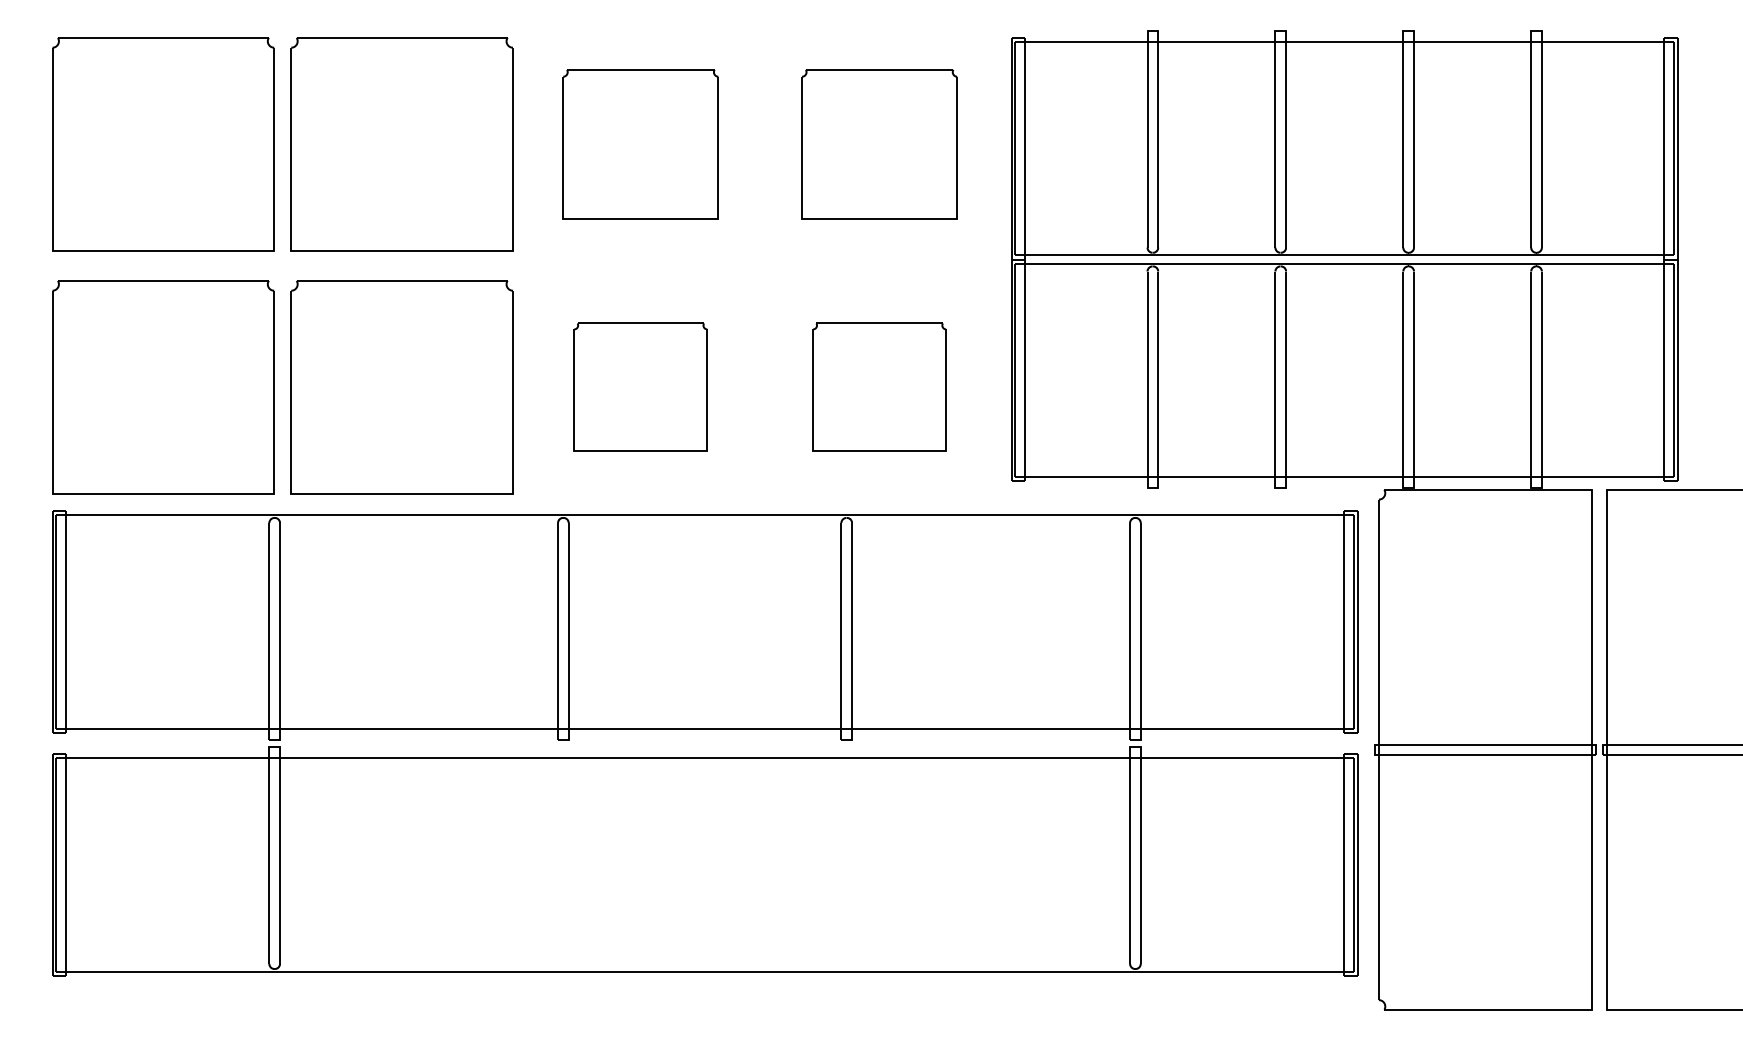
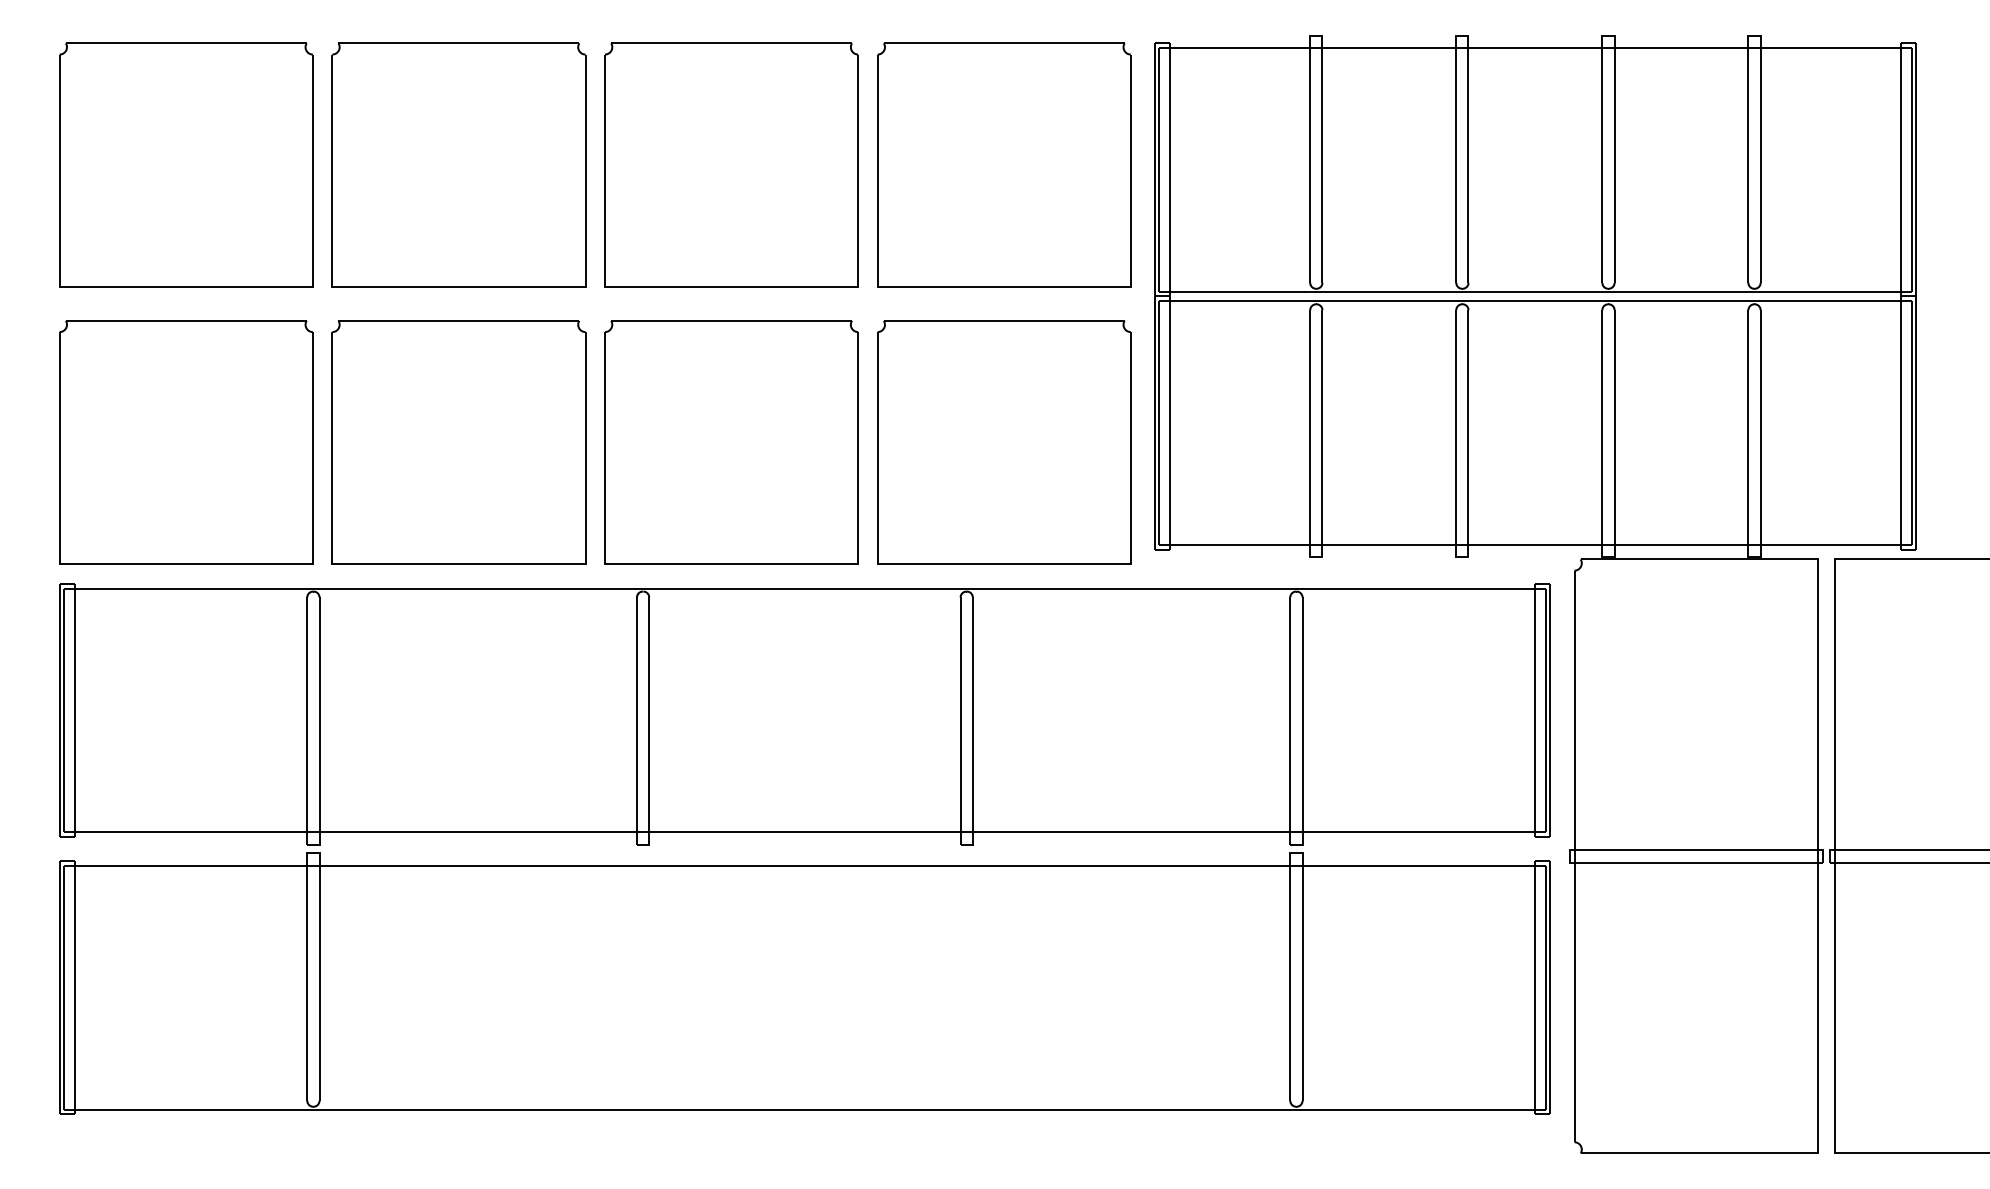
part: (640, 143) -> (731, 164), size x1.43
part: (879, 143) -> (1004, 164), size x1.43
part: (640, 387) -> (731, 442), size x1.67
part: (879, 387) -> (1004, 442), size x1.67

